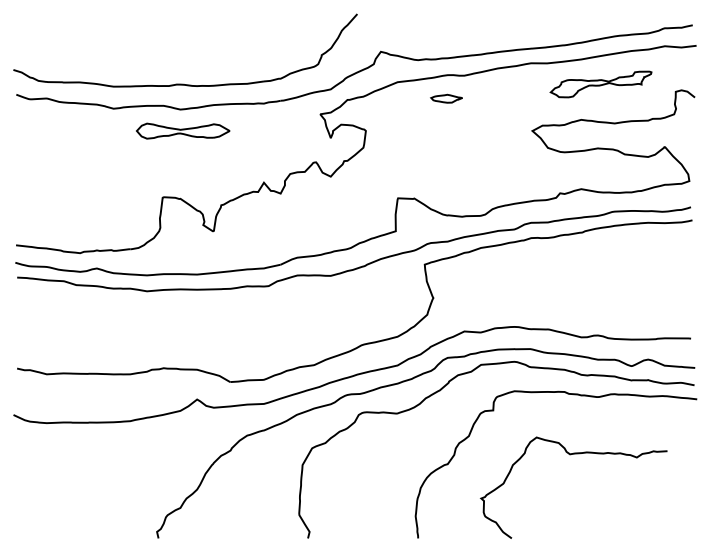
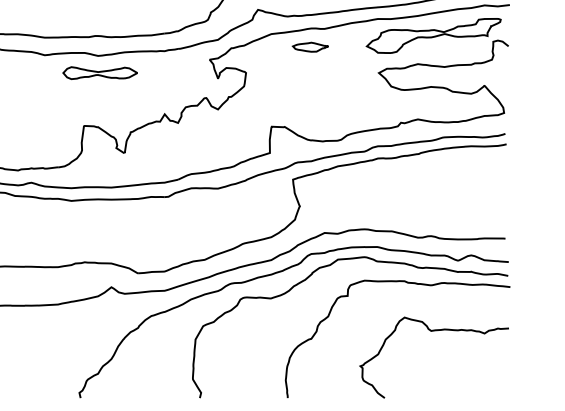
part: (600, 84) -> (433, 35), size x1.67
part: (446, 98) -> (310, 47), size x1.43
curve: (570, 455) -> (431, 331), moved

